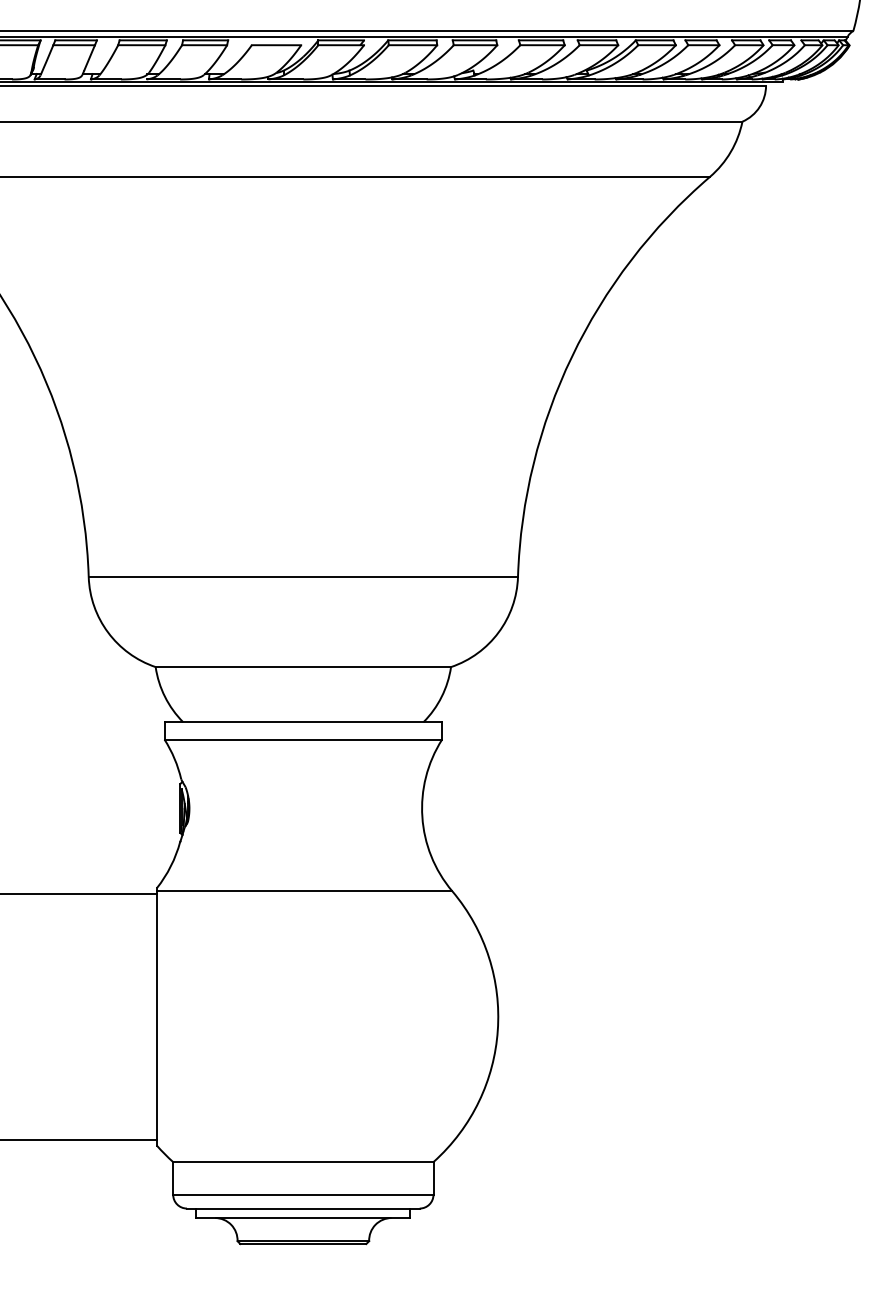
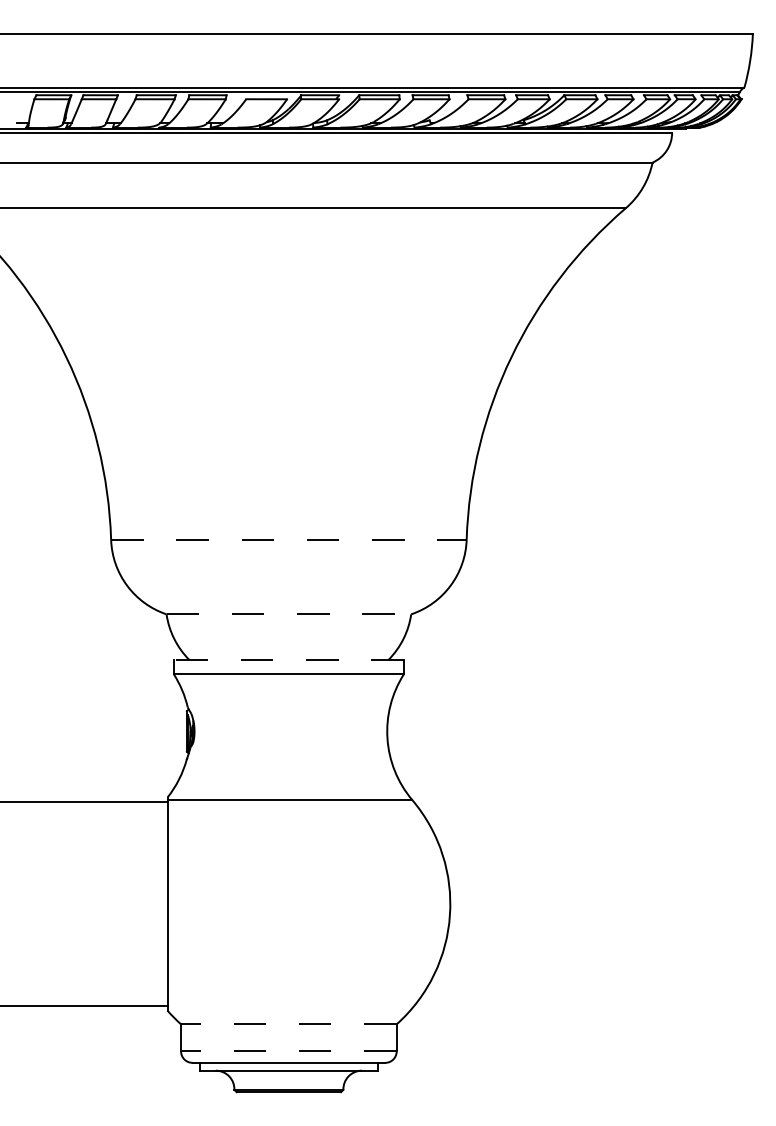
line: (302, 576) -> (288, 539), solid -> dashed
line: (304, 667) -> (289, 614), solid -> dashed
line: (302, 722) -> (288, 660), solid -> dashed
line: (302, 1162) -> (288, 1024), solid -> dashed
line: (302, 1194) -> (288, 1051), solid -> dashed

